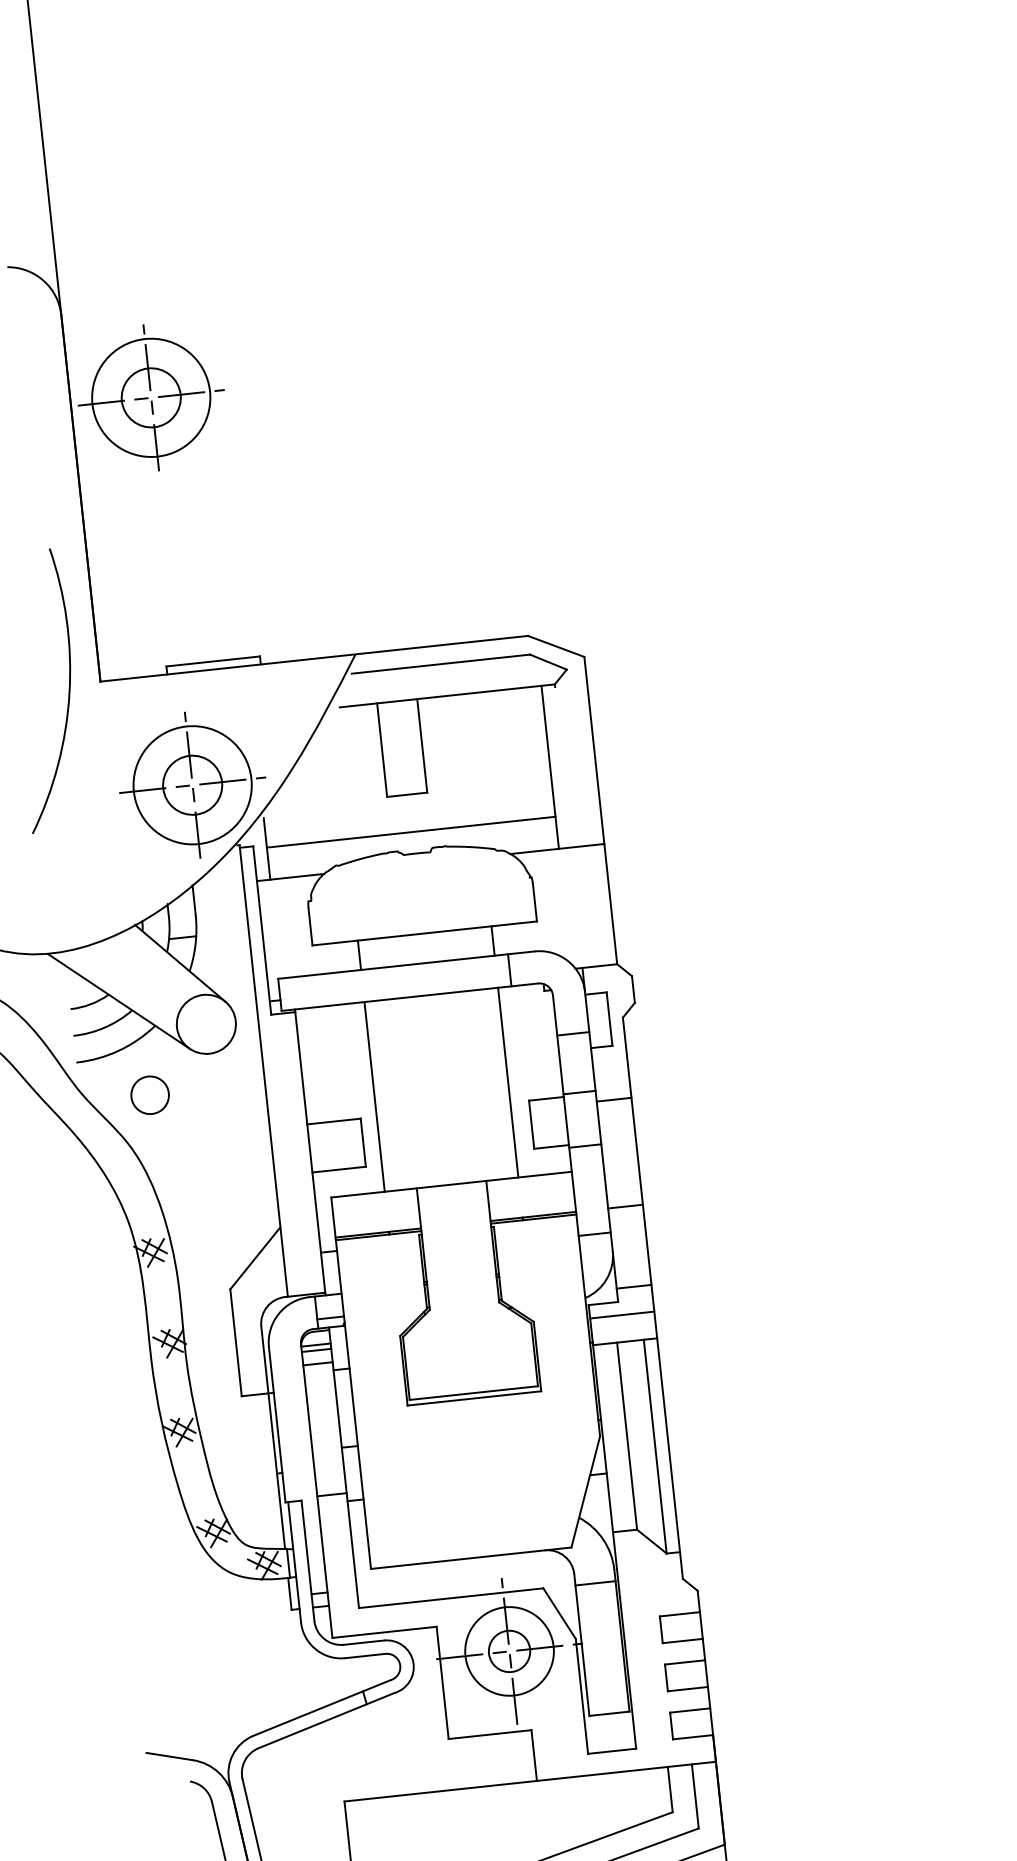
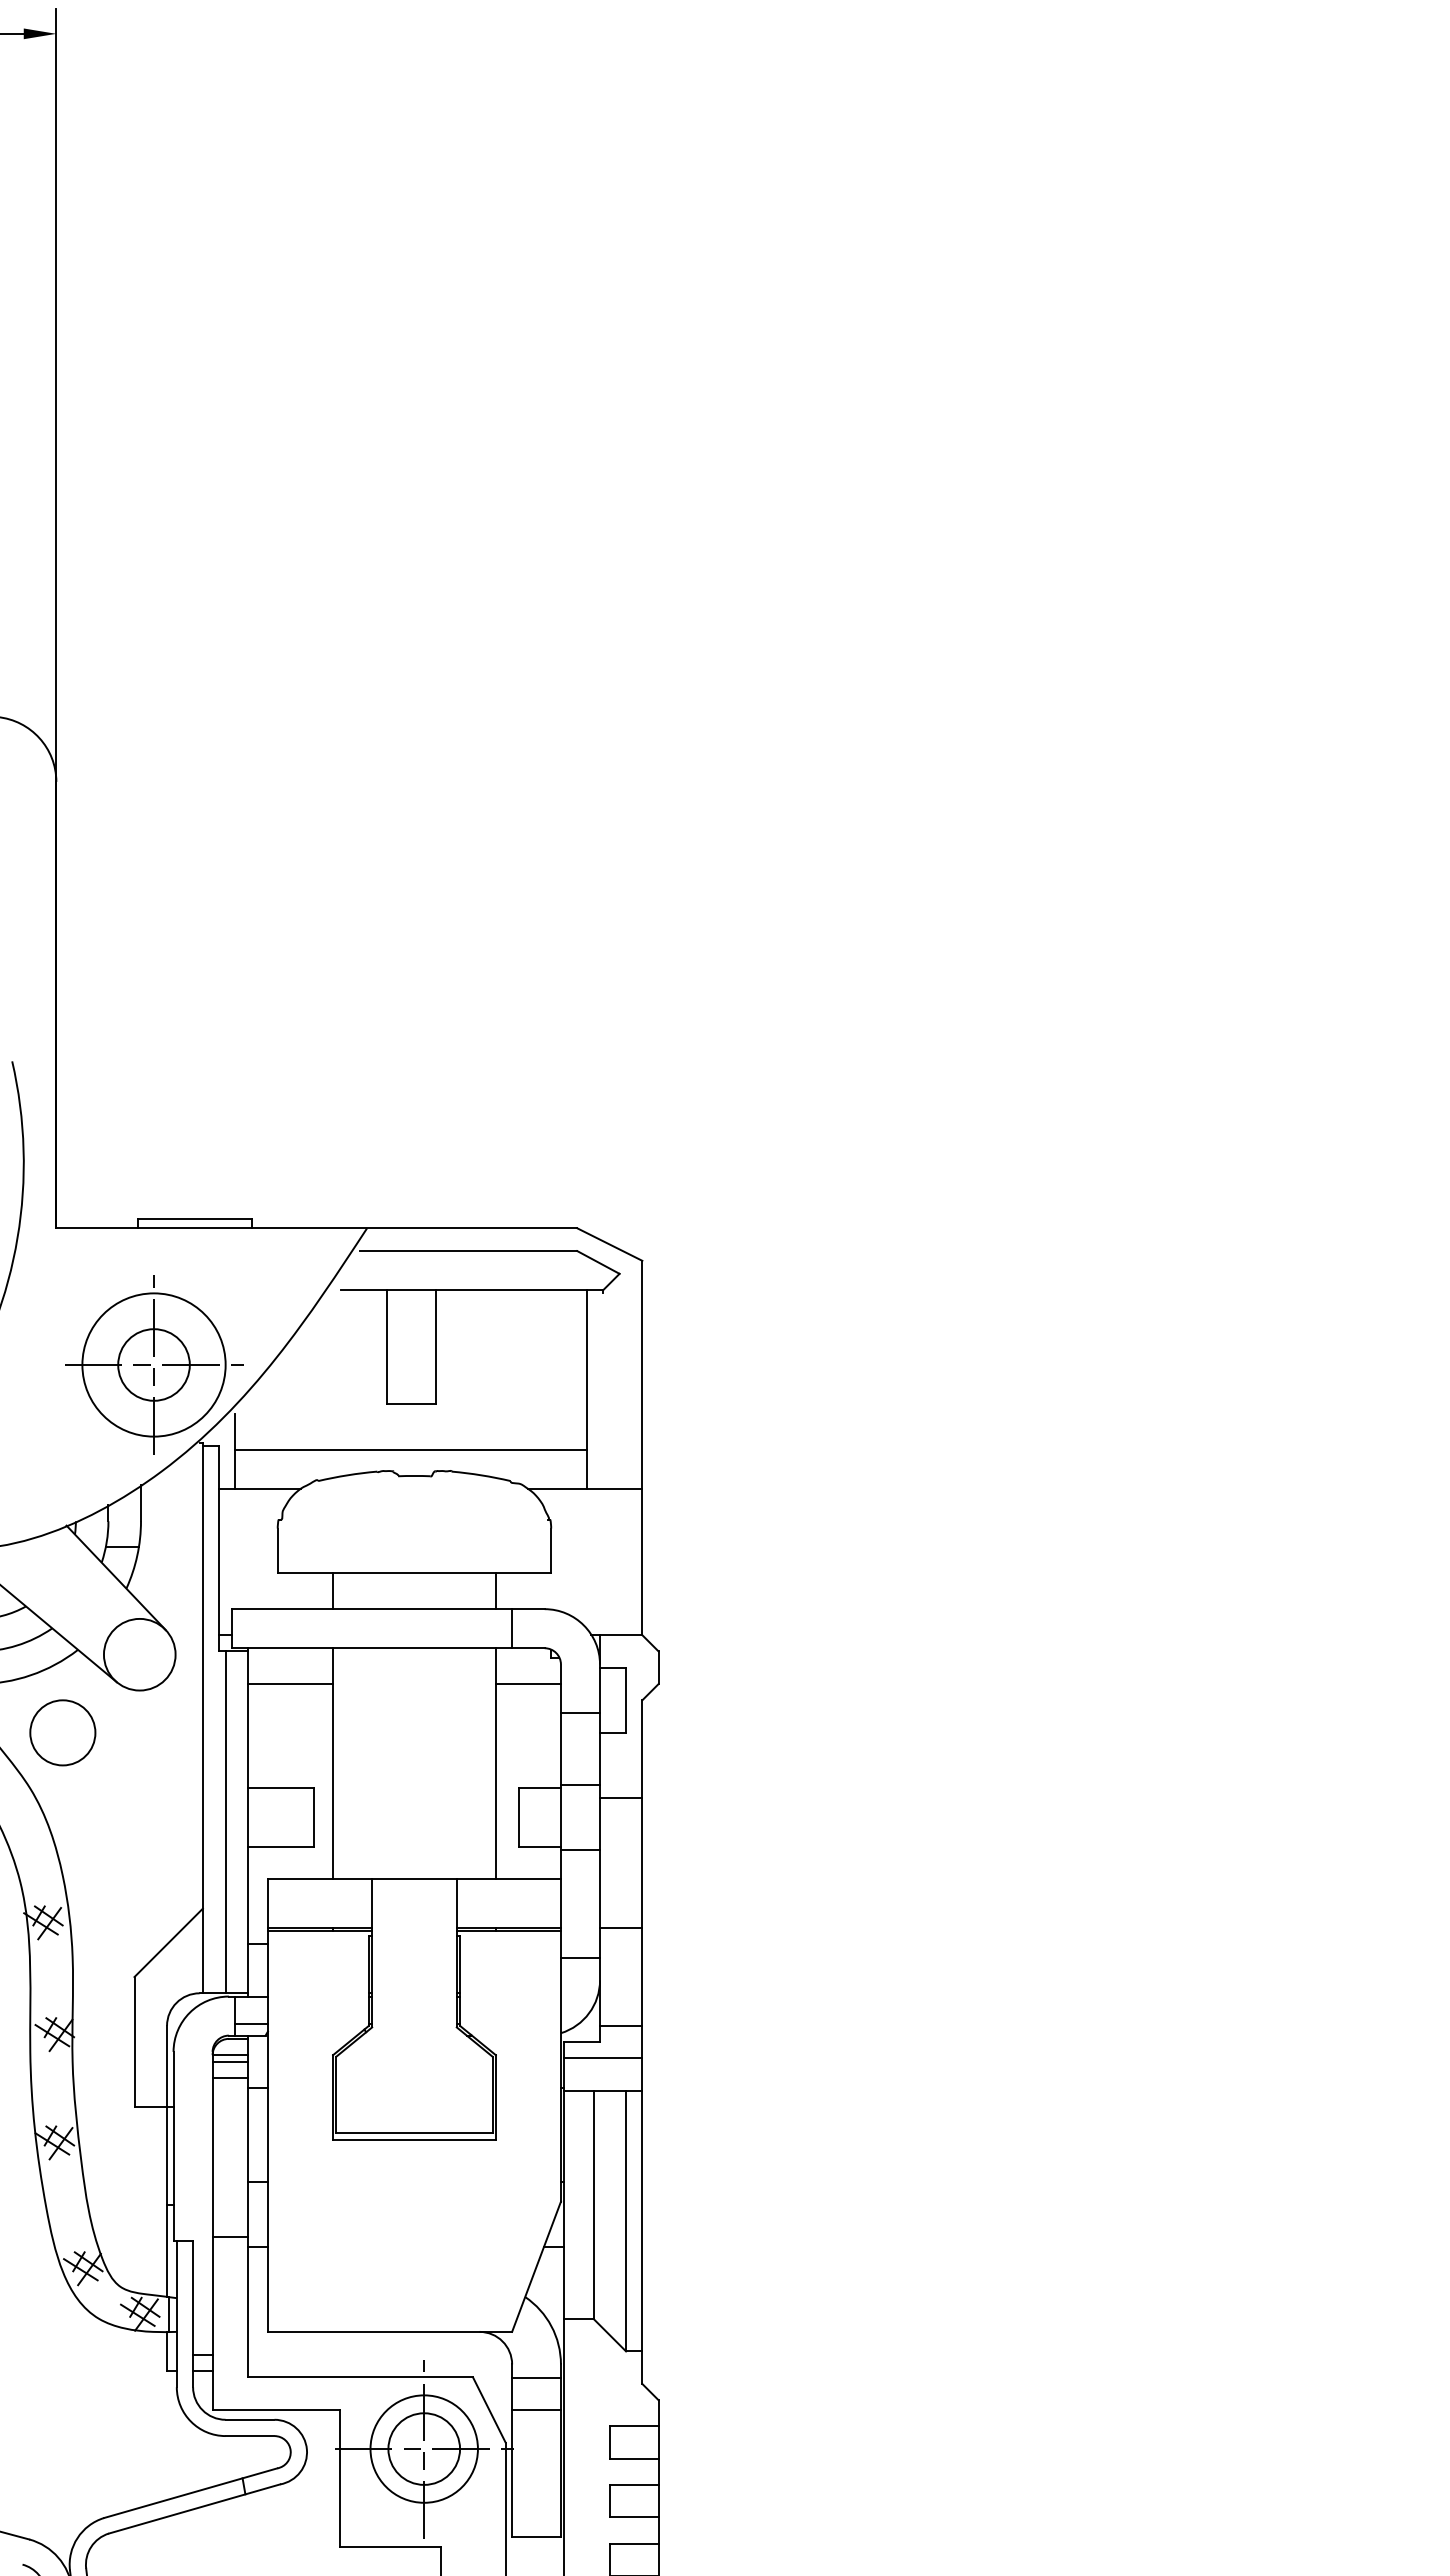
part: (151, 397) -> (154, 892), removed
line: (527, 1014) -> (527, 1684), added
line: (332, 1035) -> (290, 1684), added
circle: (149, 1094) -> (62, 1732), size x1.43
line: (291, 1154) -> (225, 1822), added
line: (598, 1609) -> (536, 2410), added
circle: (509, 1650) -> (424, 2448), size x1.43

